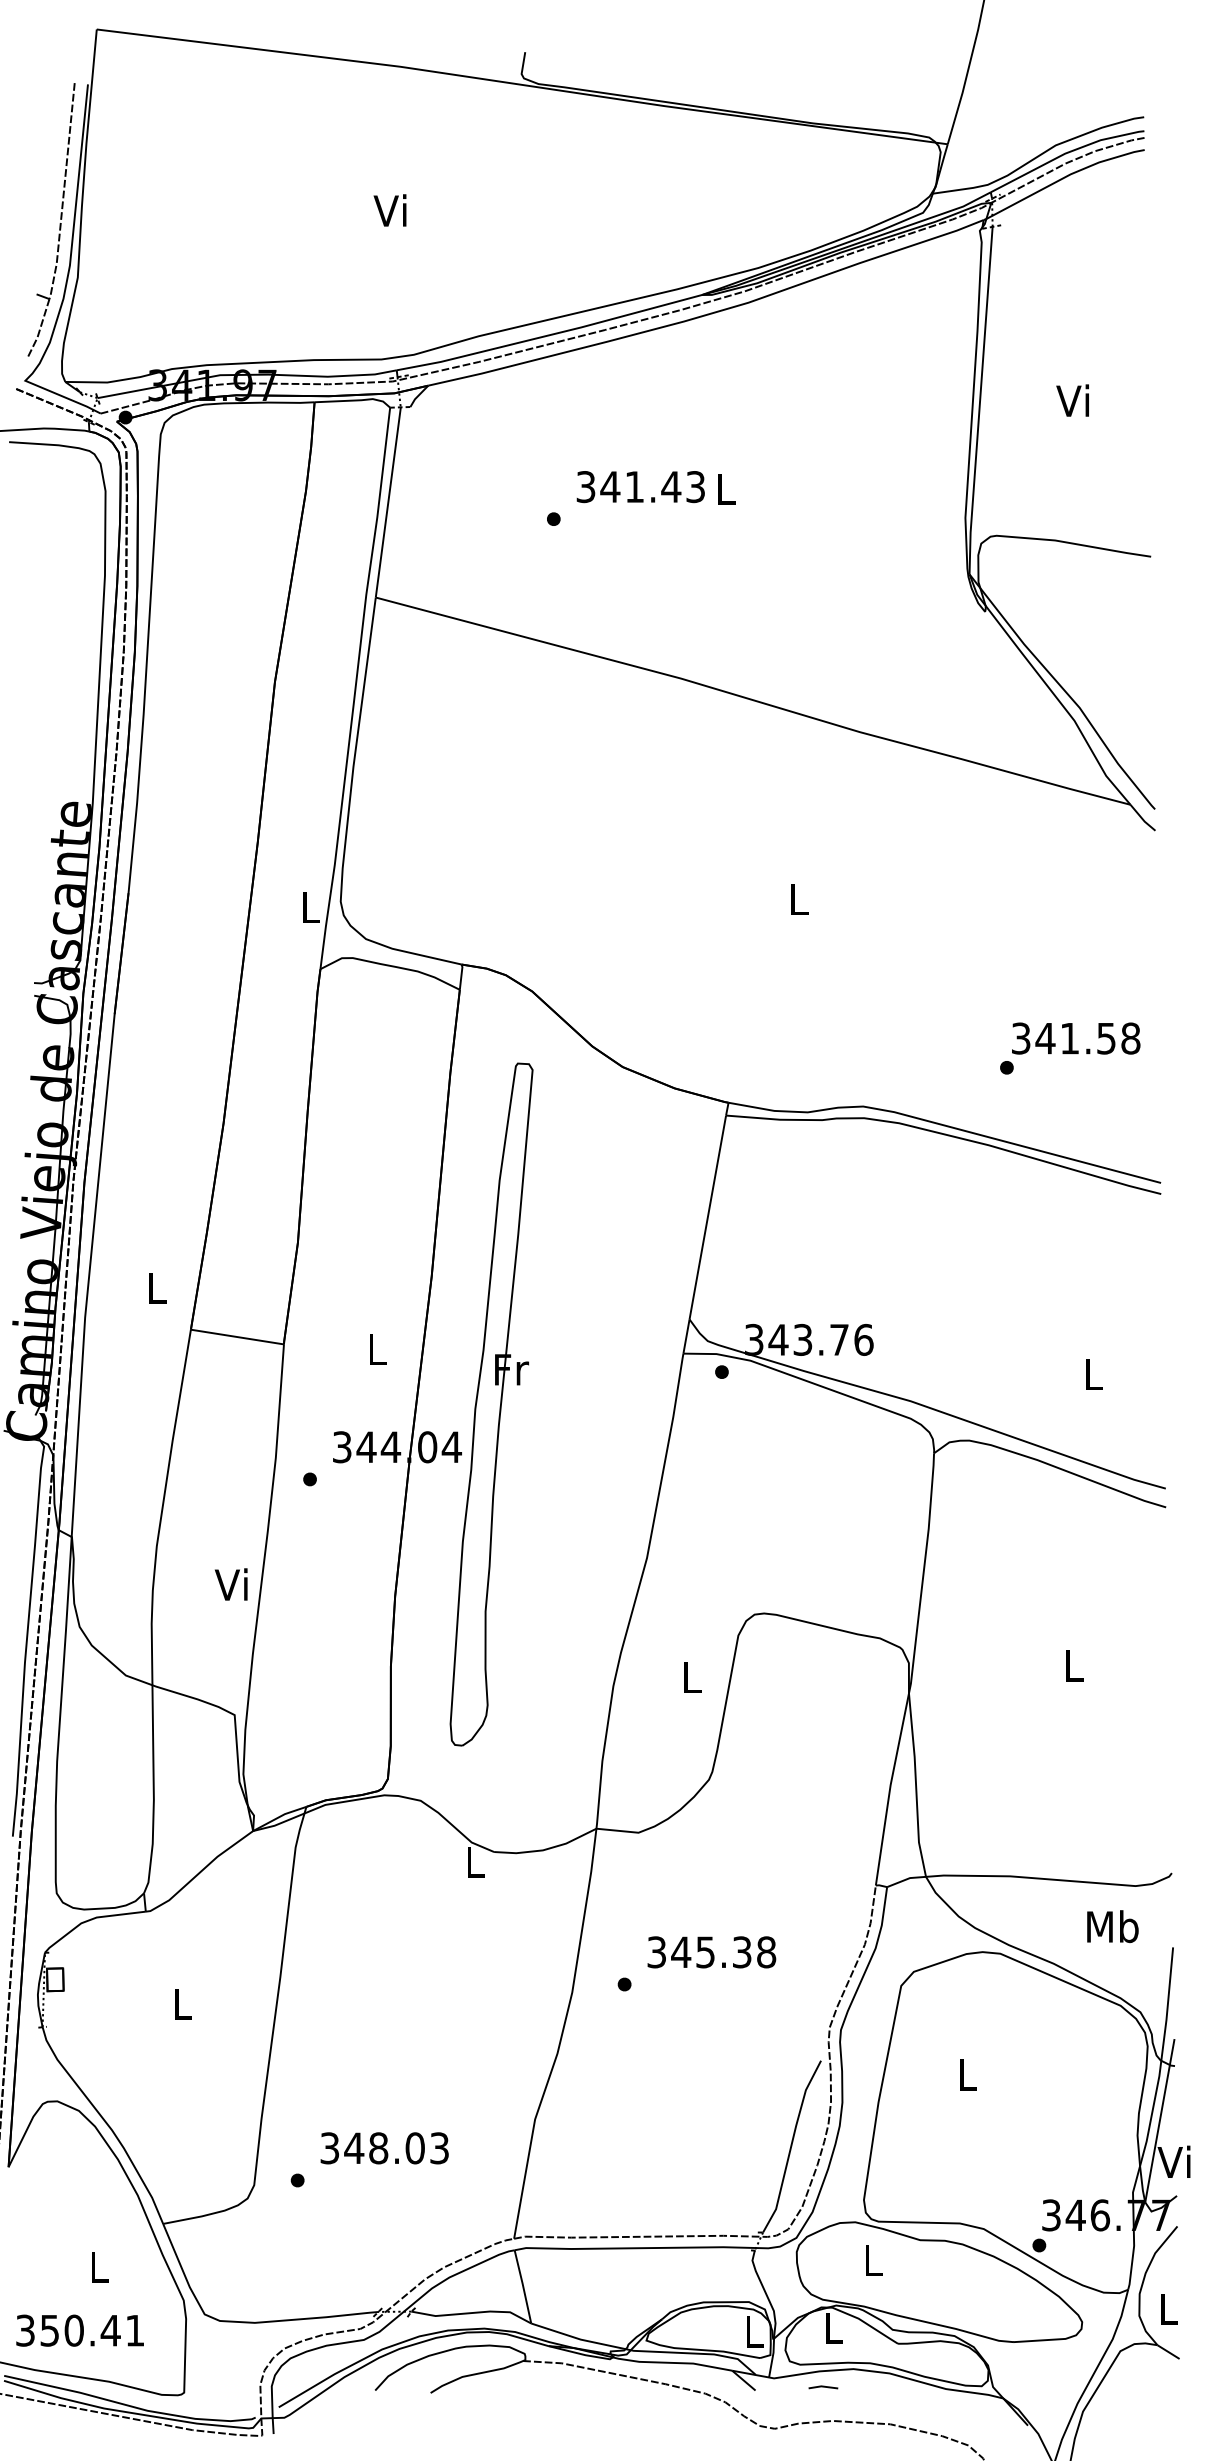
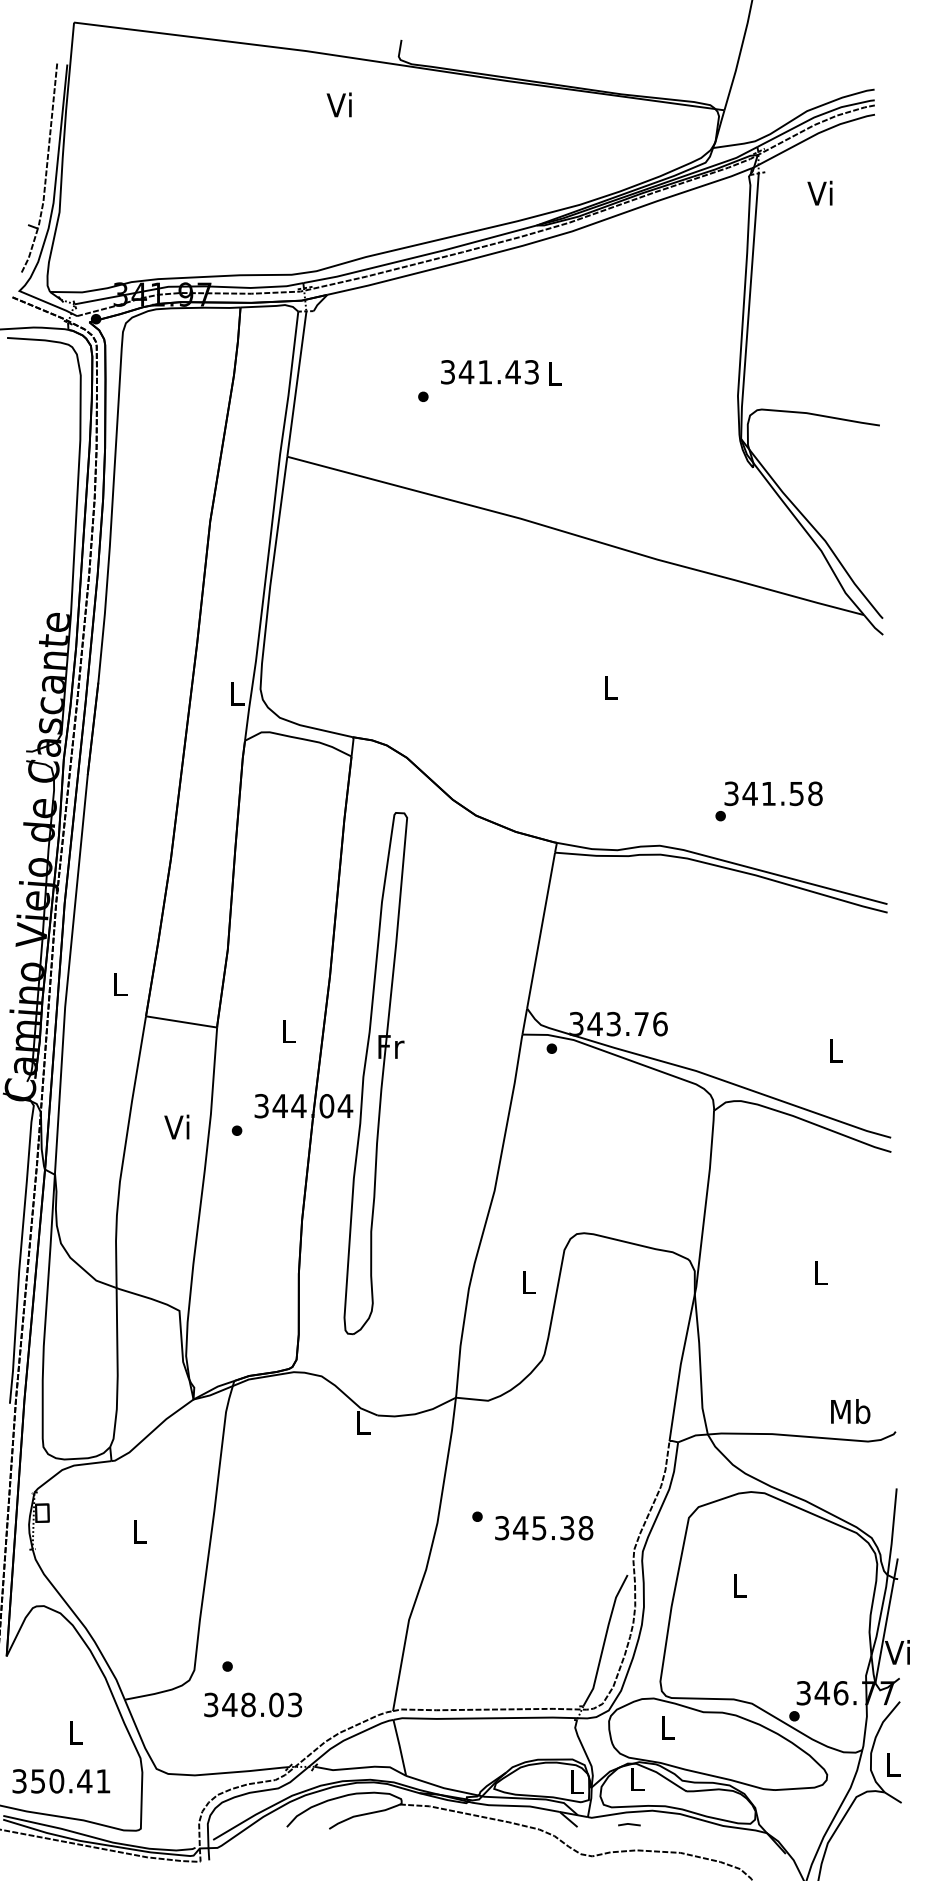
text: (389, 209) -> (338, 104), moved
text: (1072, 399) -> (819, 192), moved
text: (1069, 1048) -> (768, 801), moved
text: (230, 1583) -> (176, 1126), moved
text: (1112, 1926) -> (850, 1411), moved
text: (712, 1952) -> (544, 1528), moved
text: (385, 2147) -> (253, 1704), moved

